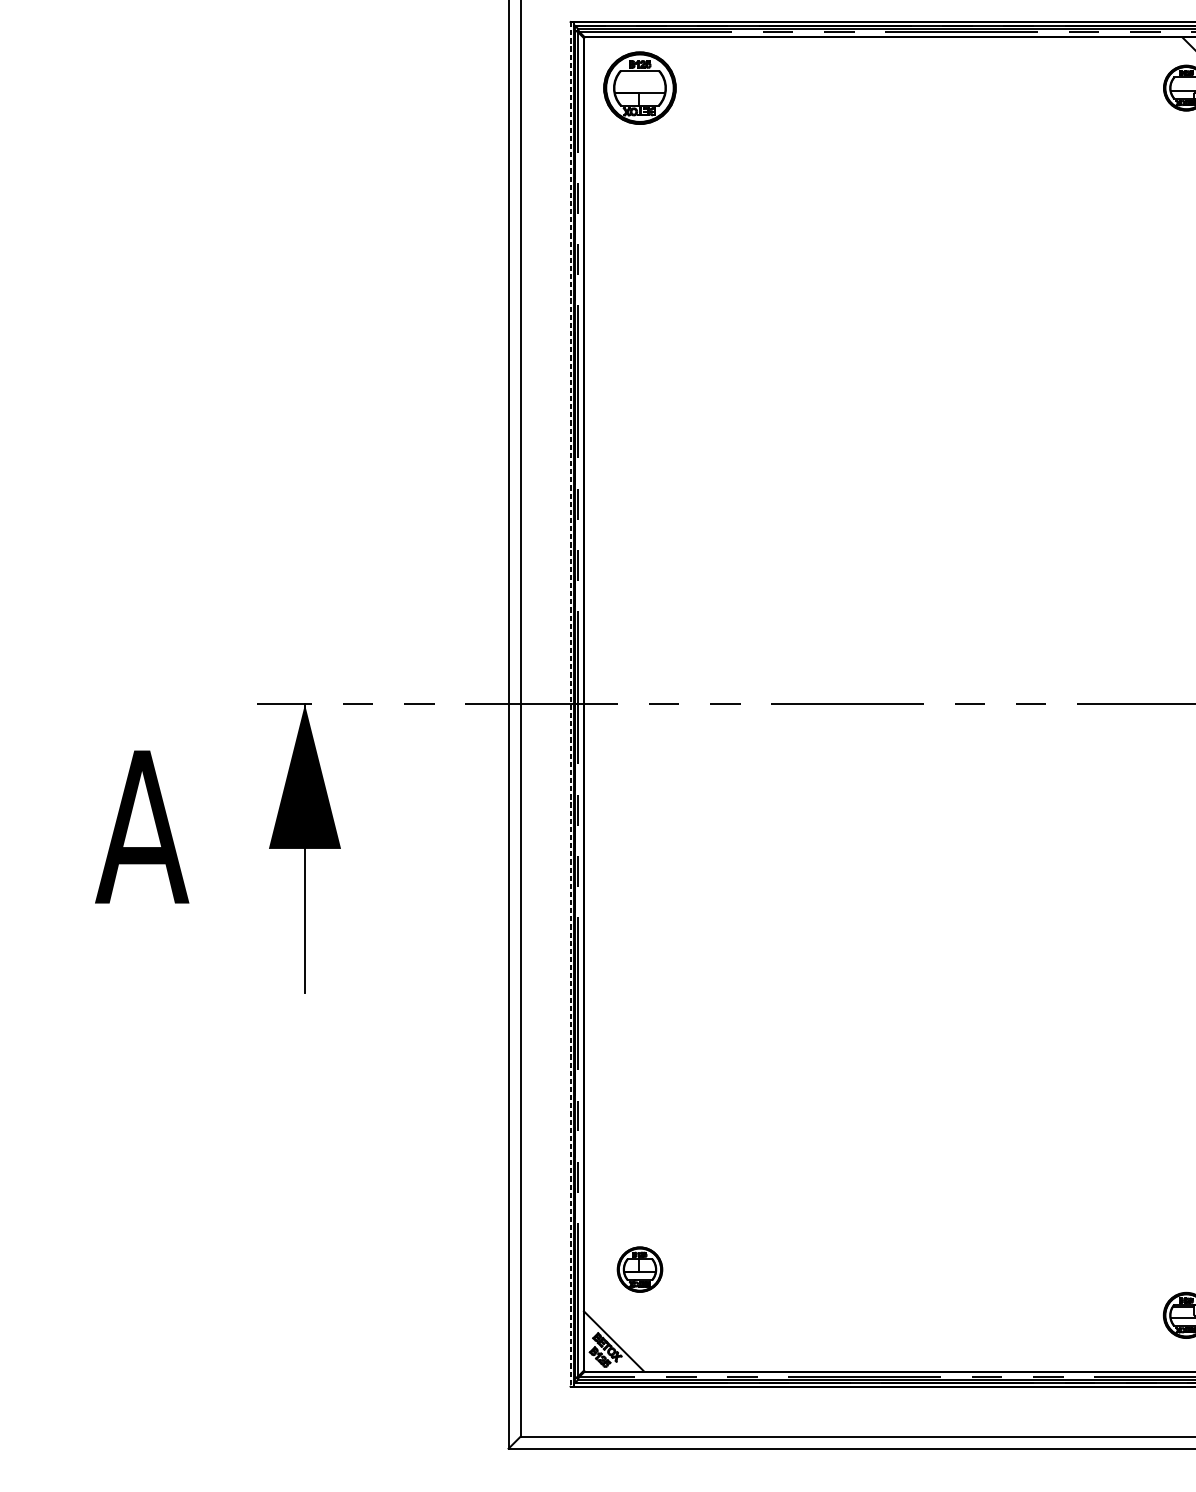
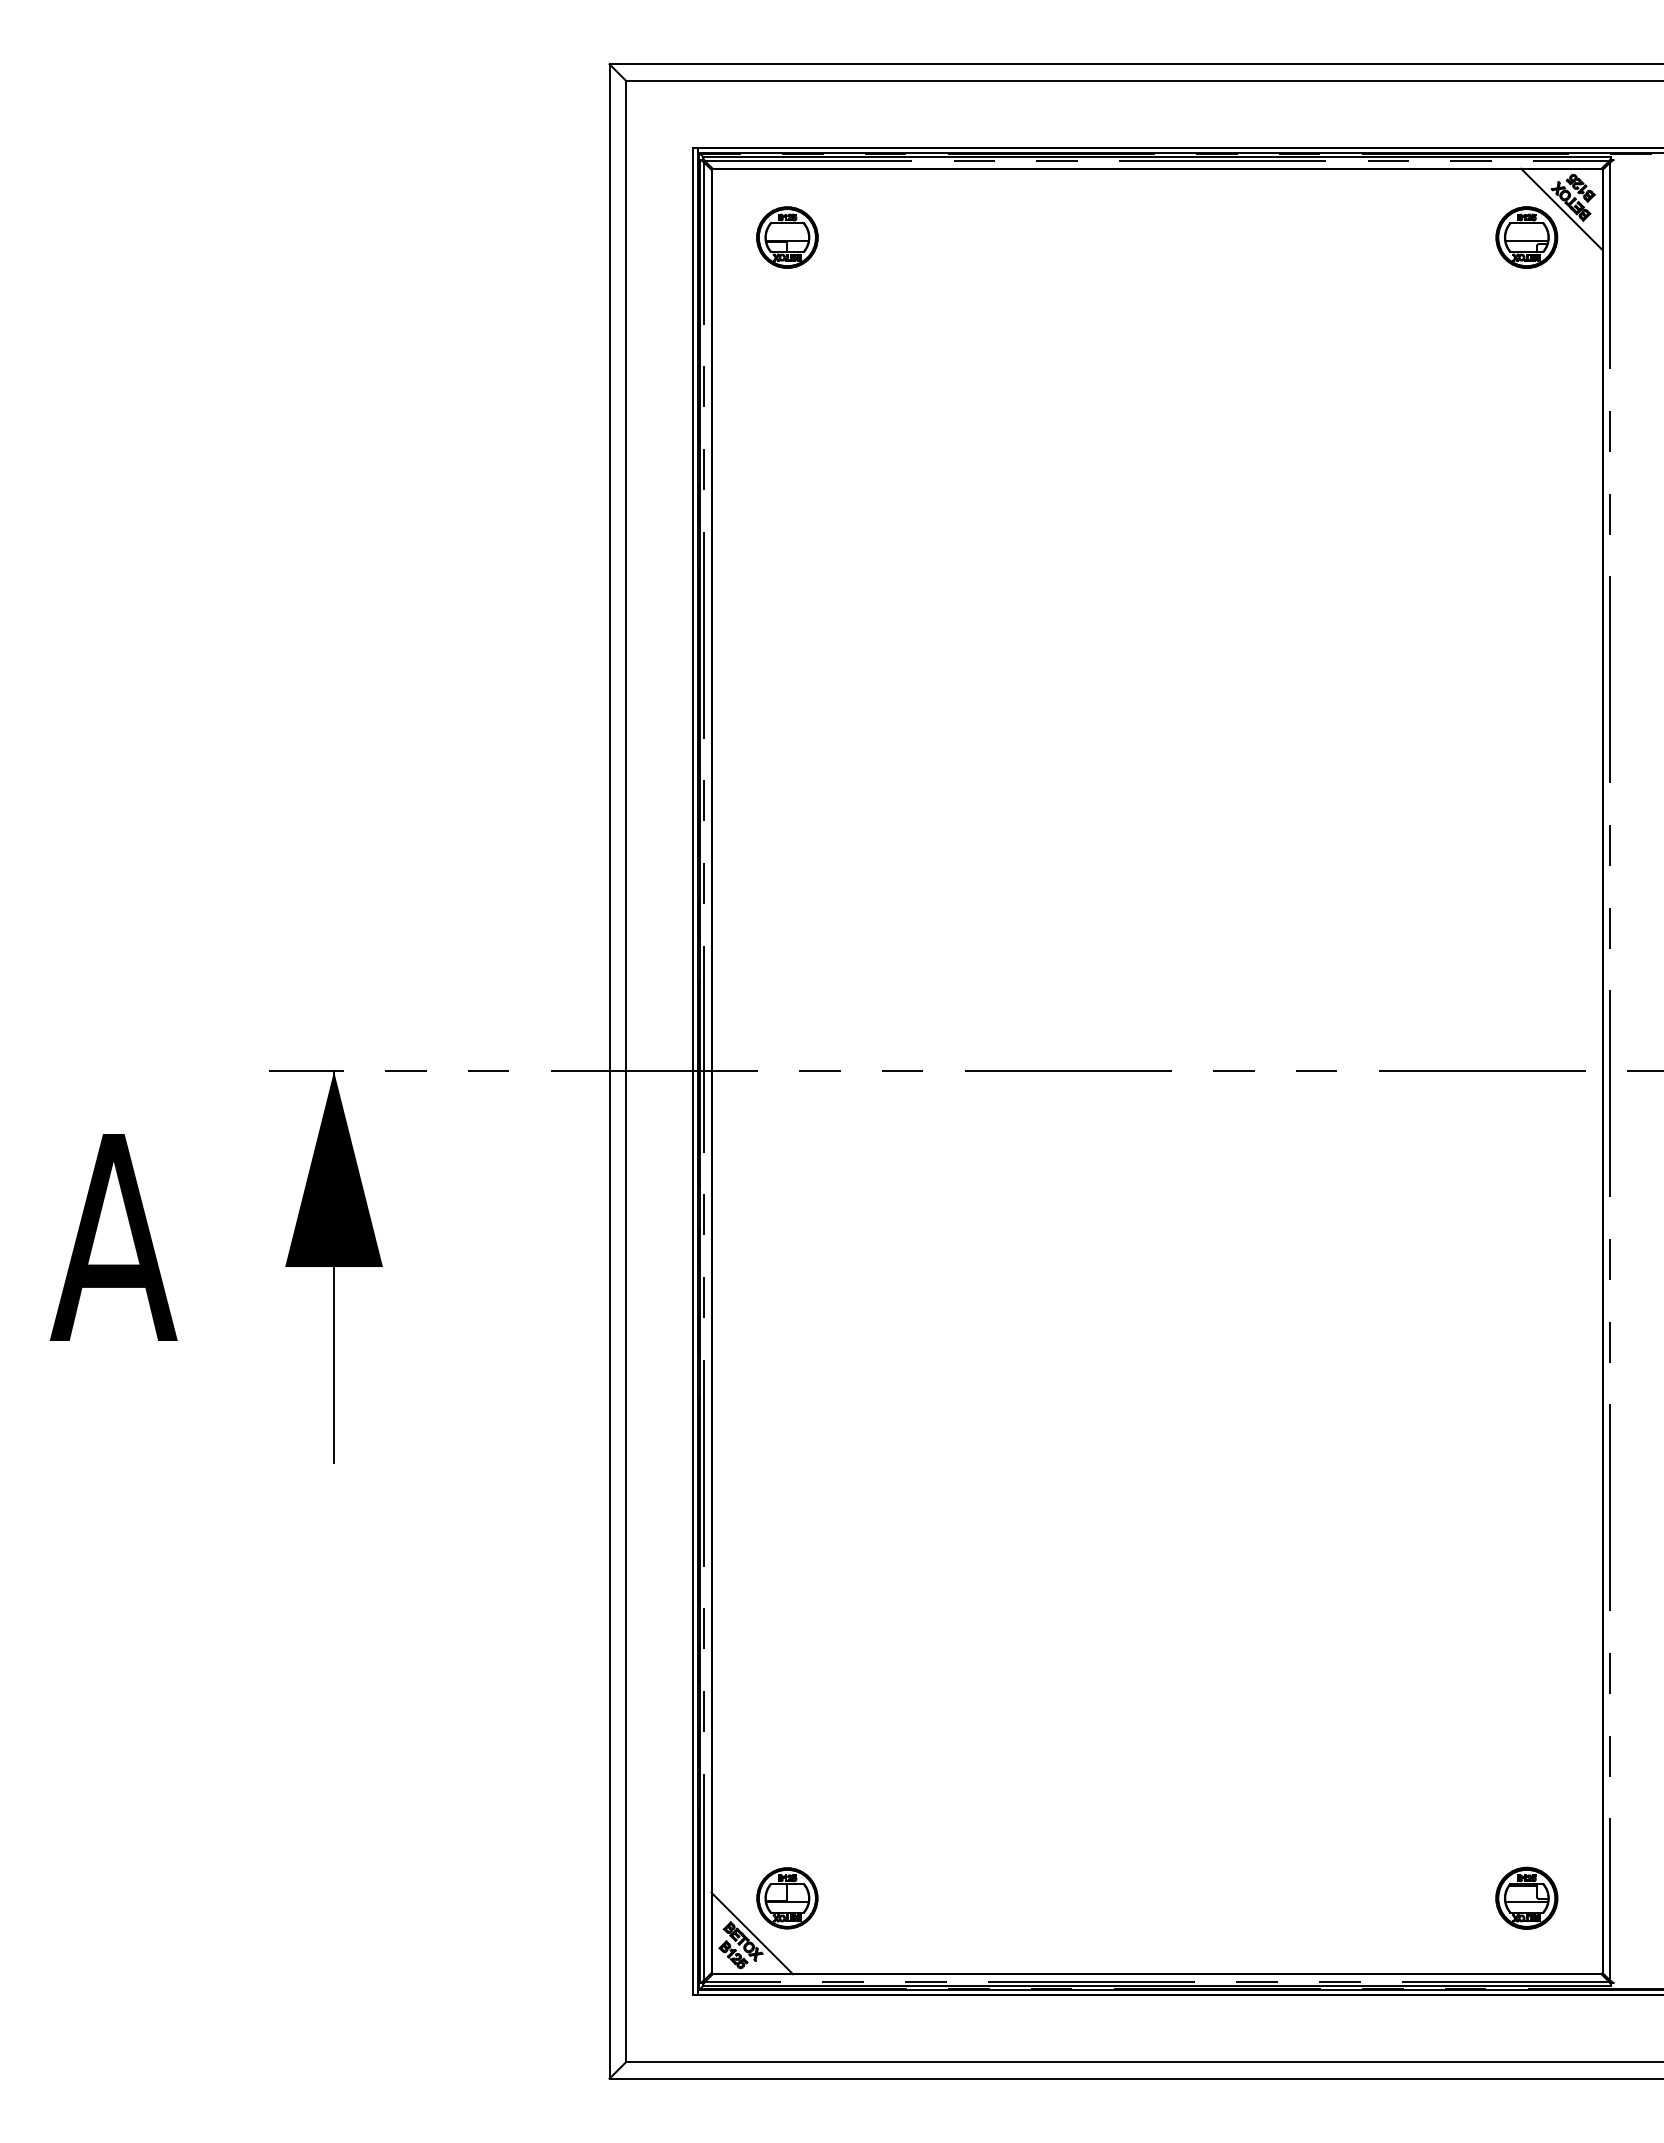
part: (640, 88) -> (787, 237), size x0.62
line: (570, 704) -> (693, 1071), dashed -> solid
part: (640, 1269) -> (787, 1898), moved

